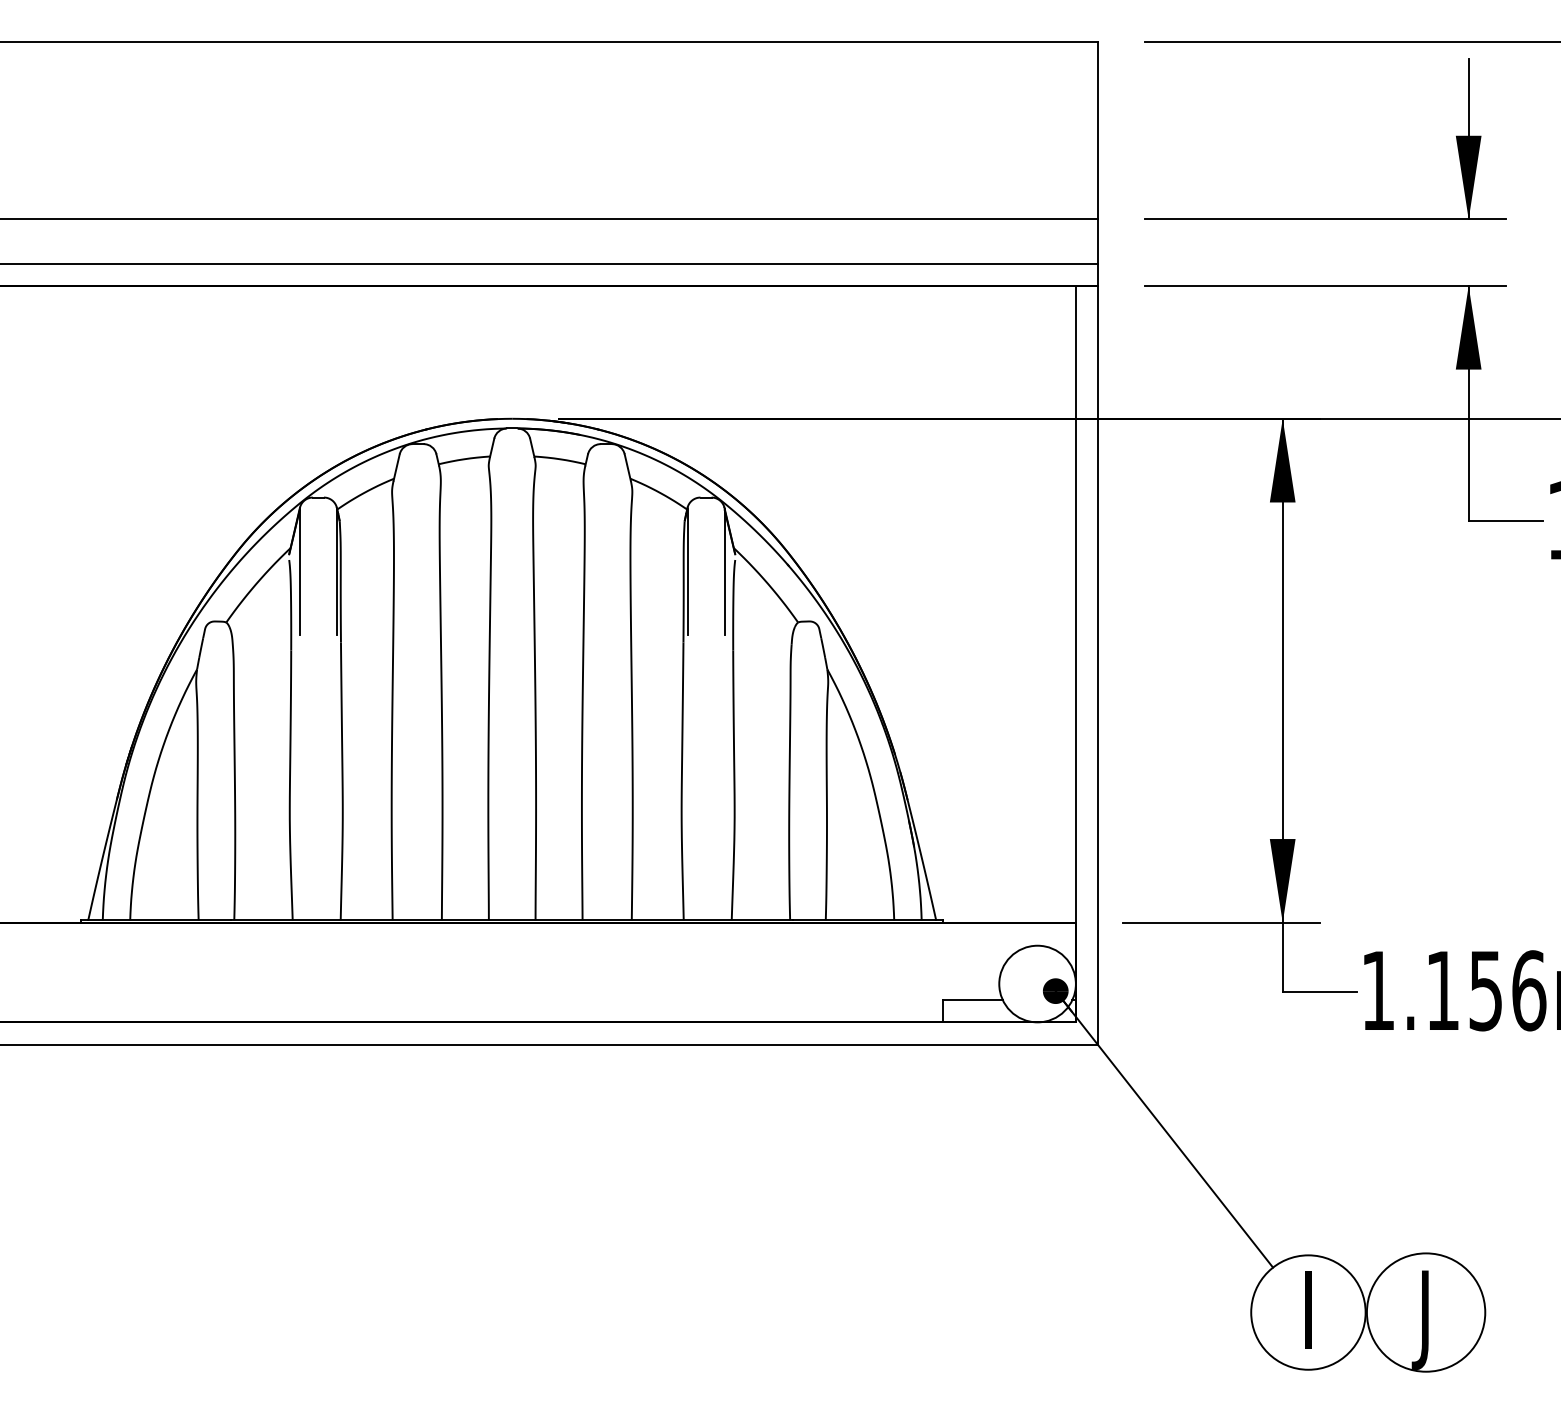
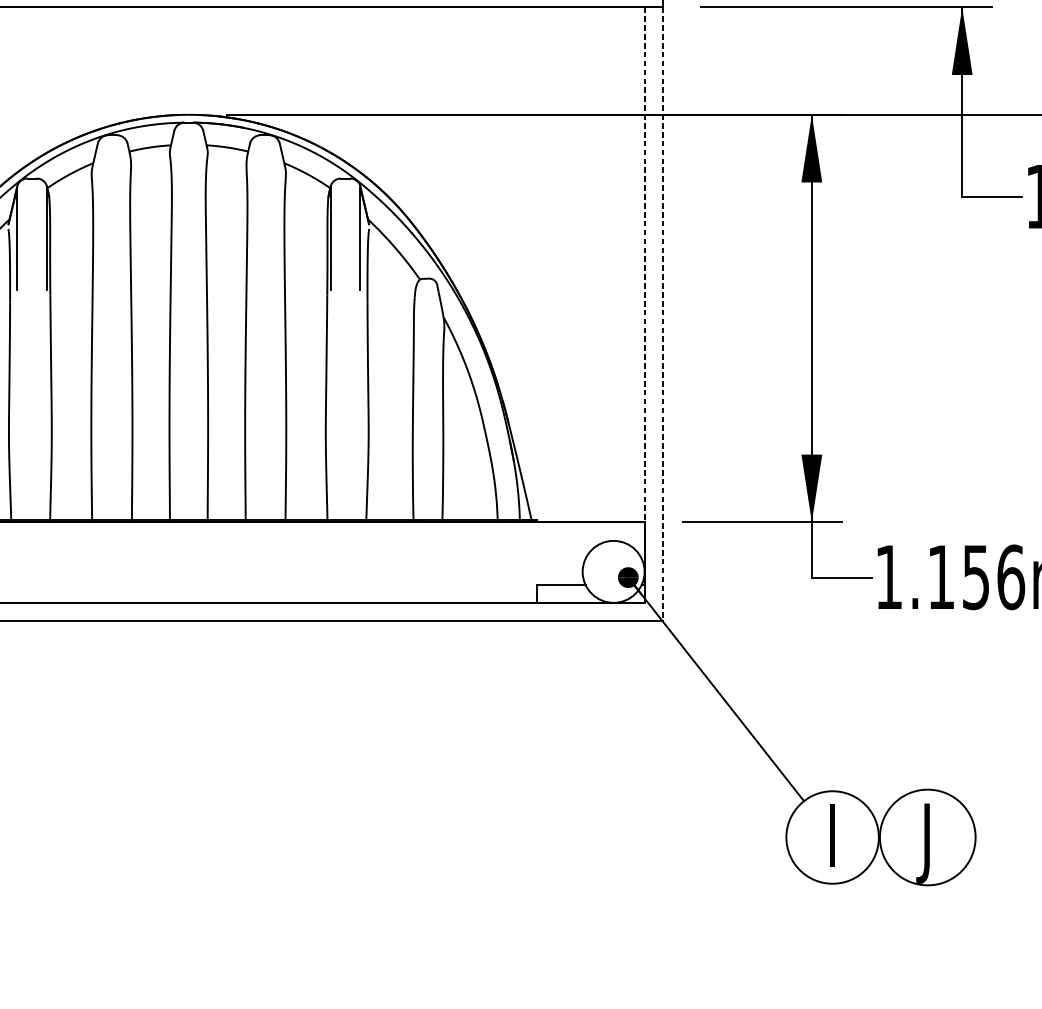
line: (1075, 604) -> (644, 264), solid -> dashed
line: (1098, 665) -> (662, 314), solid -> dashed

